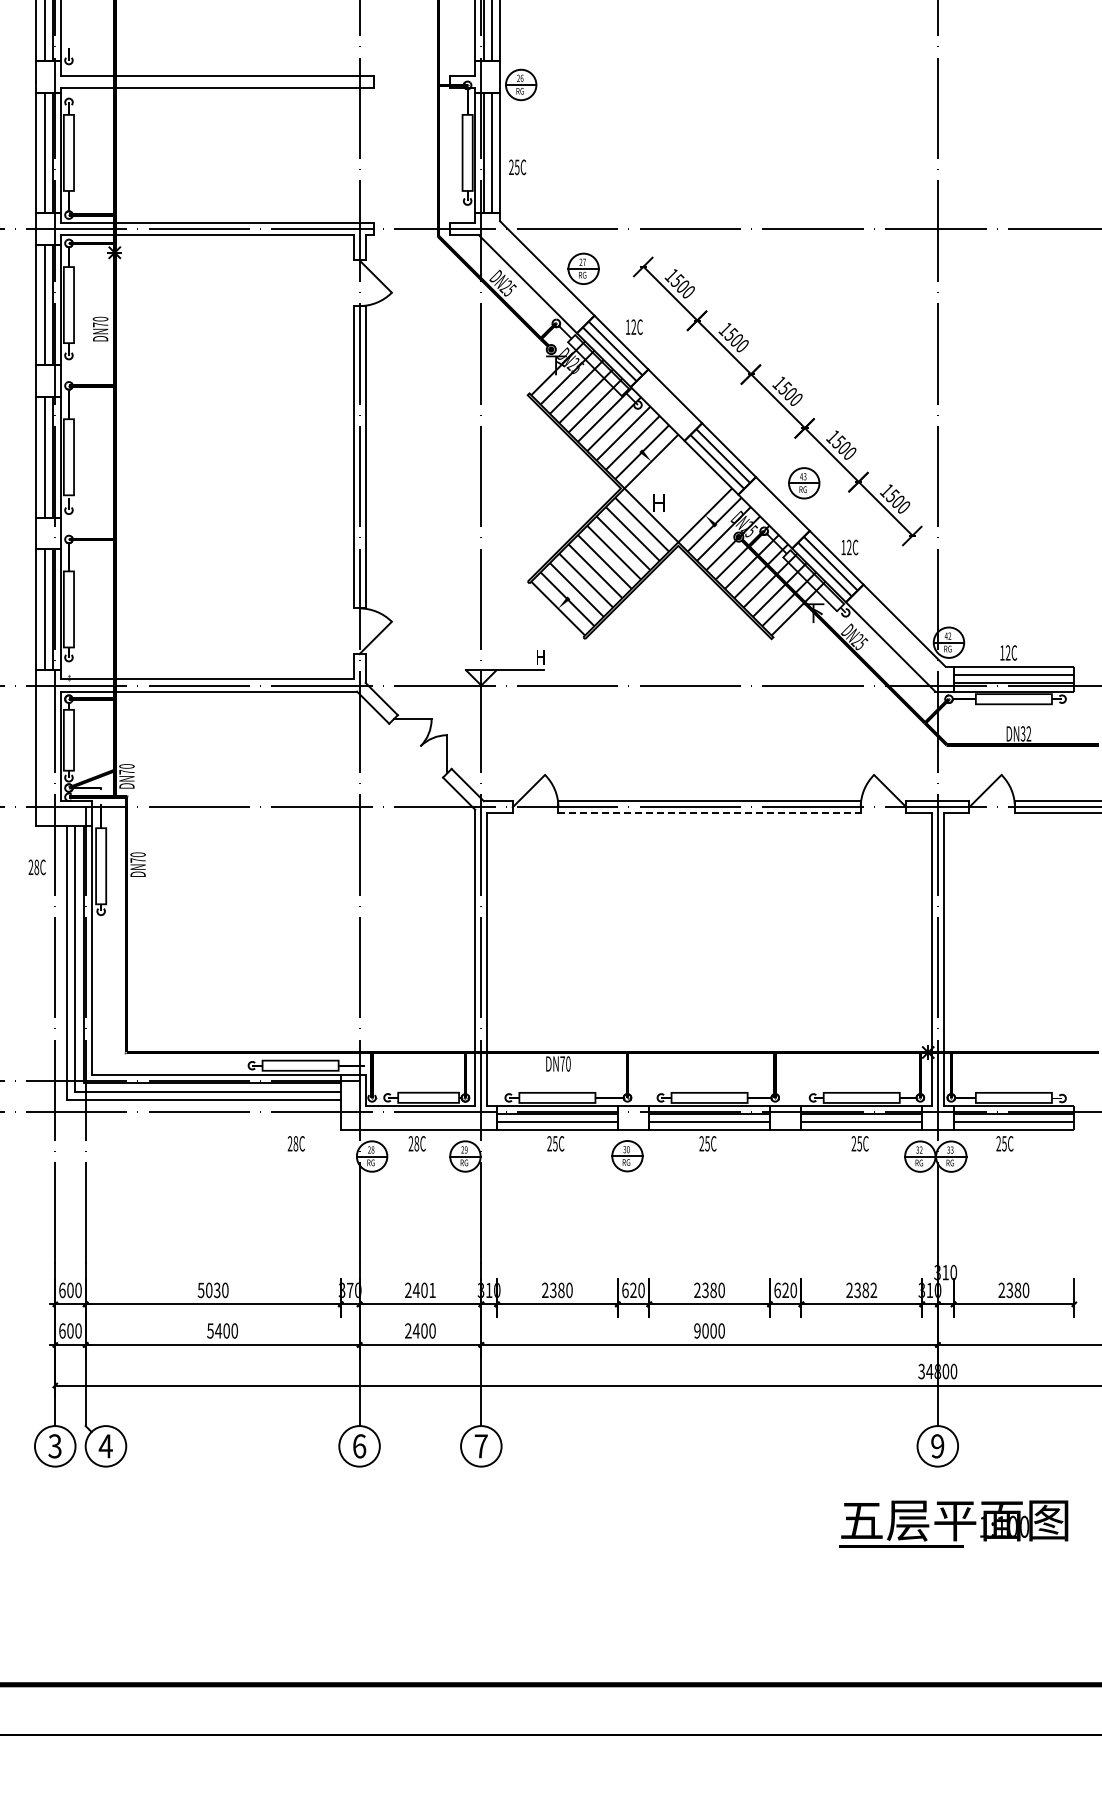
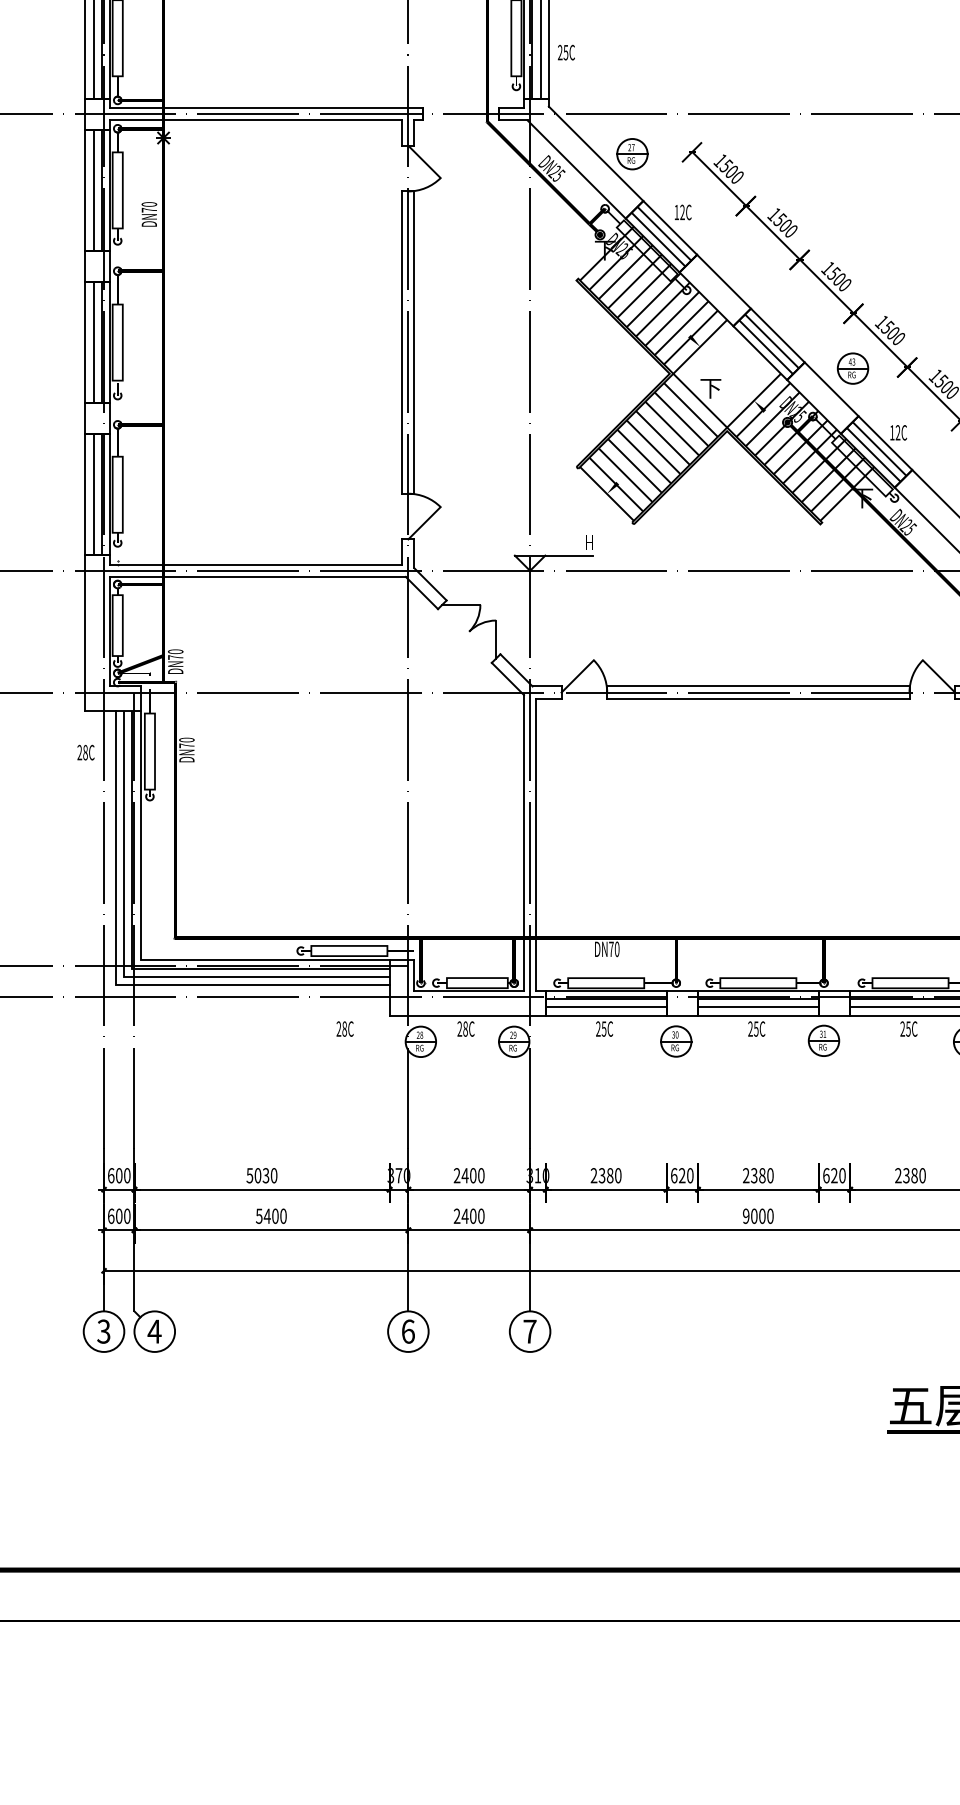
text: (661, 503) -> (710, 388), H -> 下
line: (710, 813) -> (759, 698), dashed -> solid
part: (775, 1155) -> (824, 1040), added
text: (432, 1290) -> (481, 1175), 2401 -> 2400
text: (873, 1290) -> (922, 1175), 2382 -> 2380

